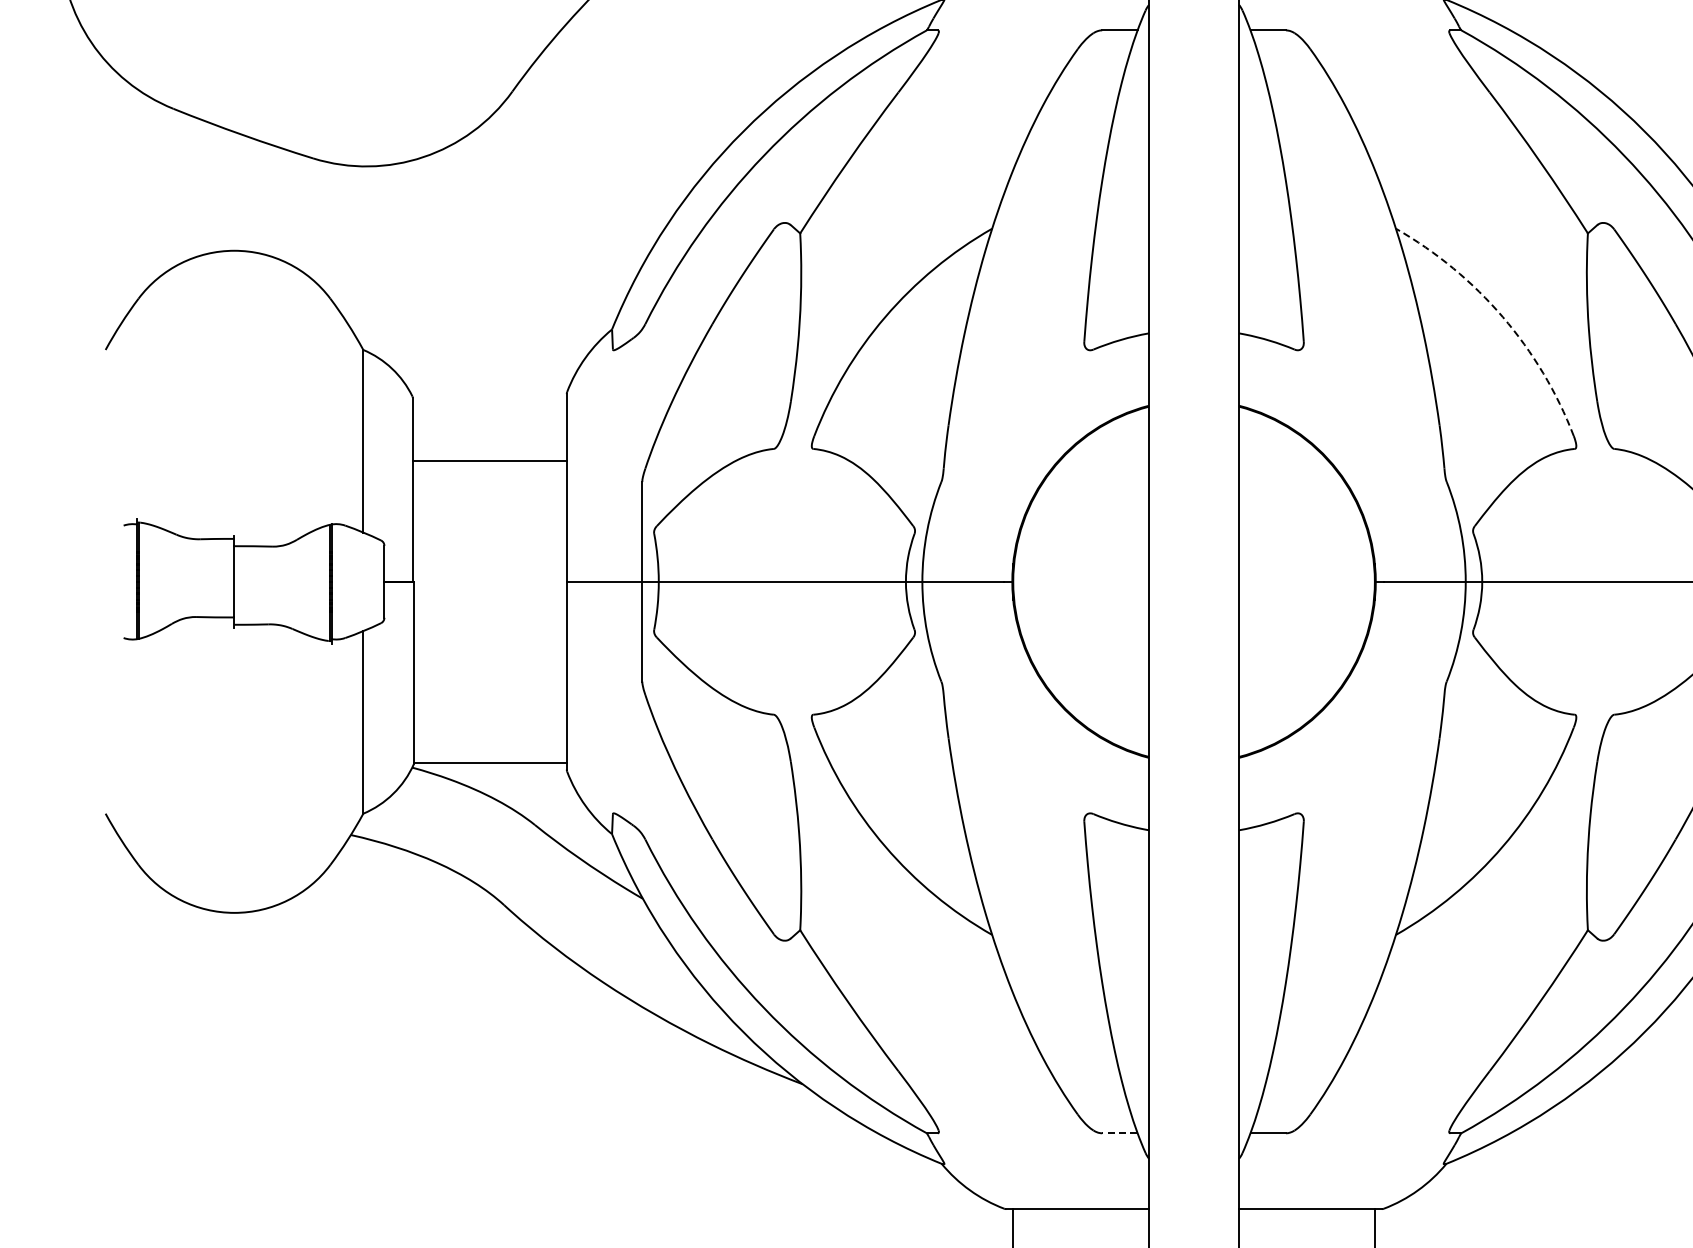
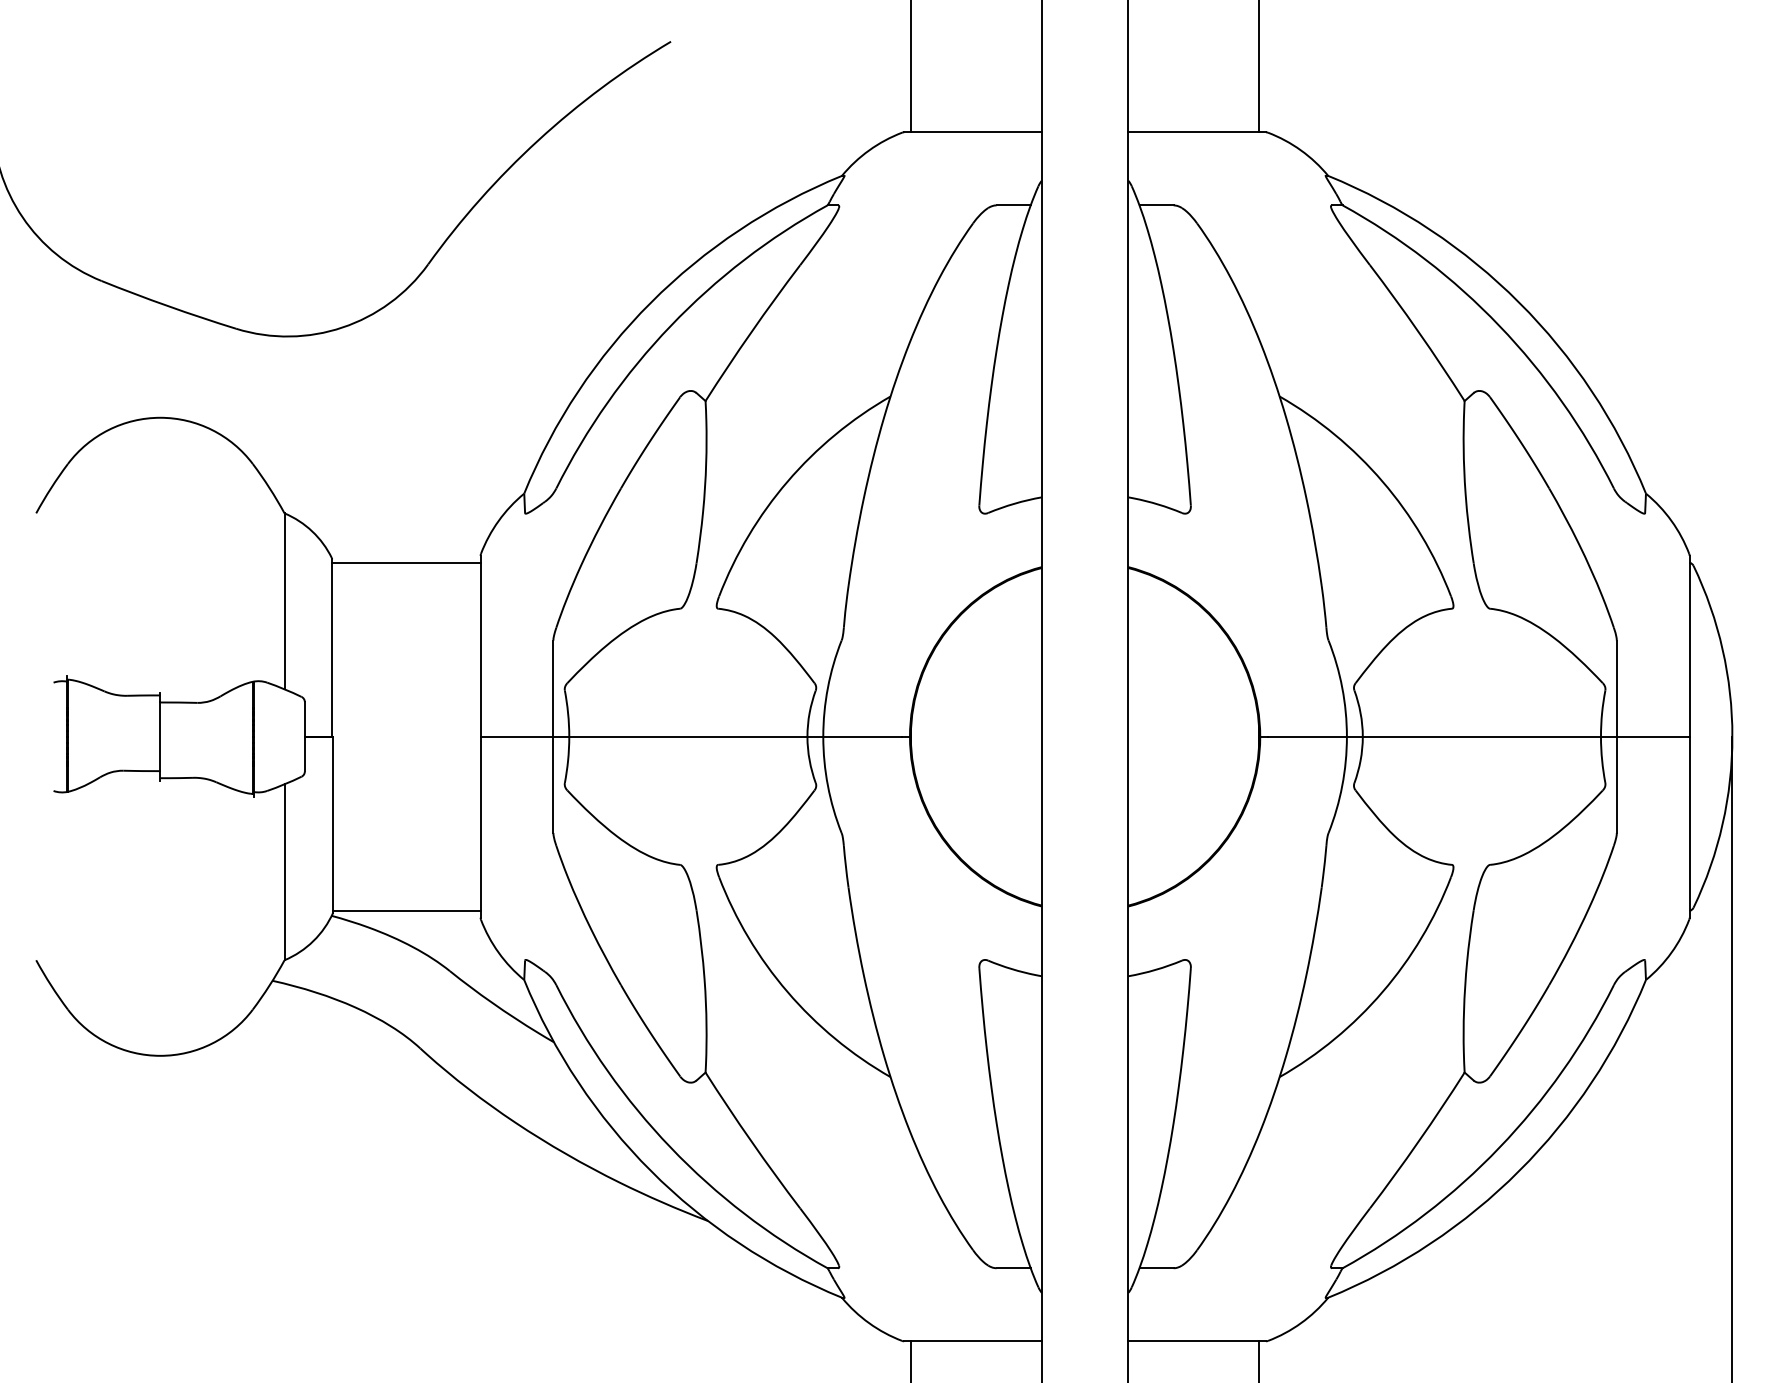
arc: (1502, 316) -> (1382, 481), dashed -> solid
line: (489, 461) -> (406, 562), moved
line: (1119, 1133) -> (1013, 1268), dashed -> solid

